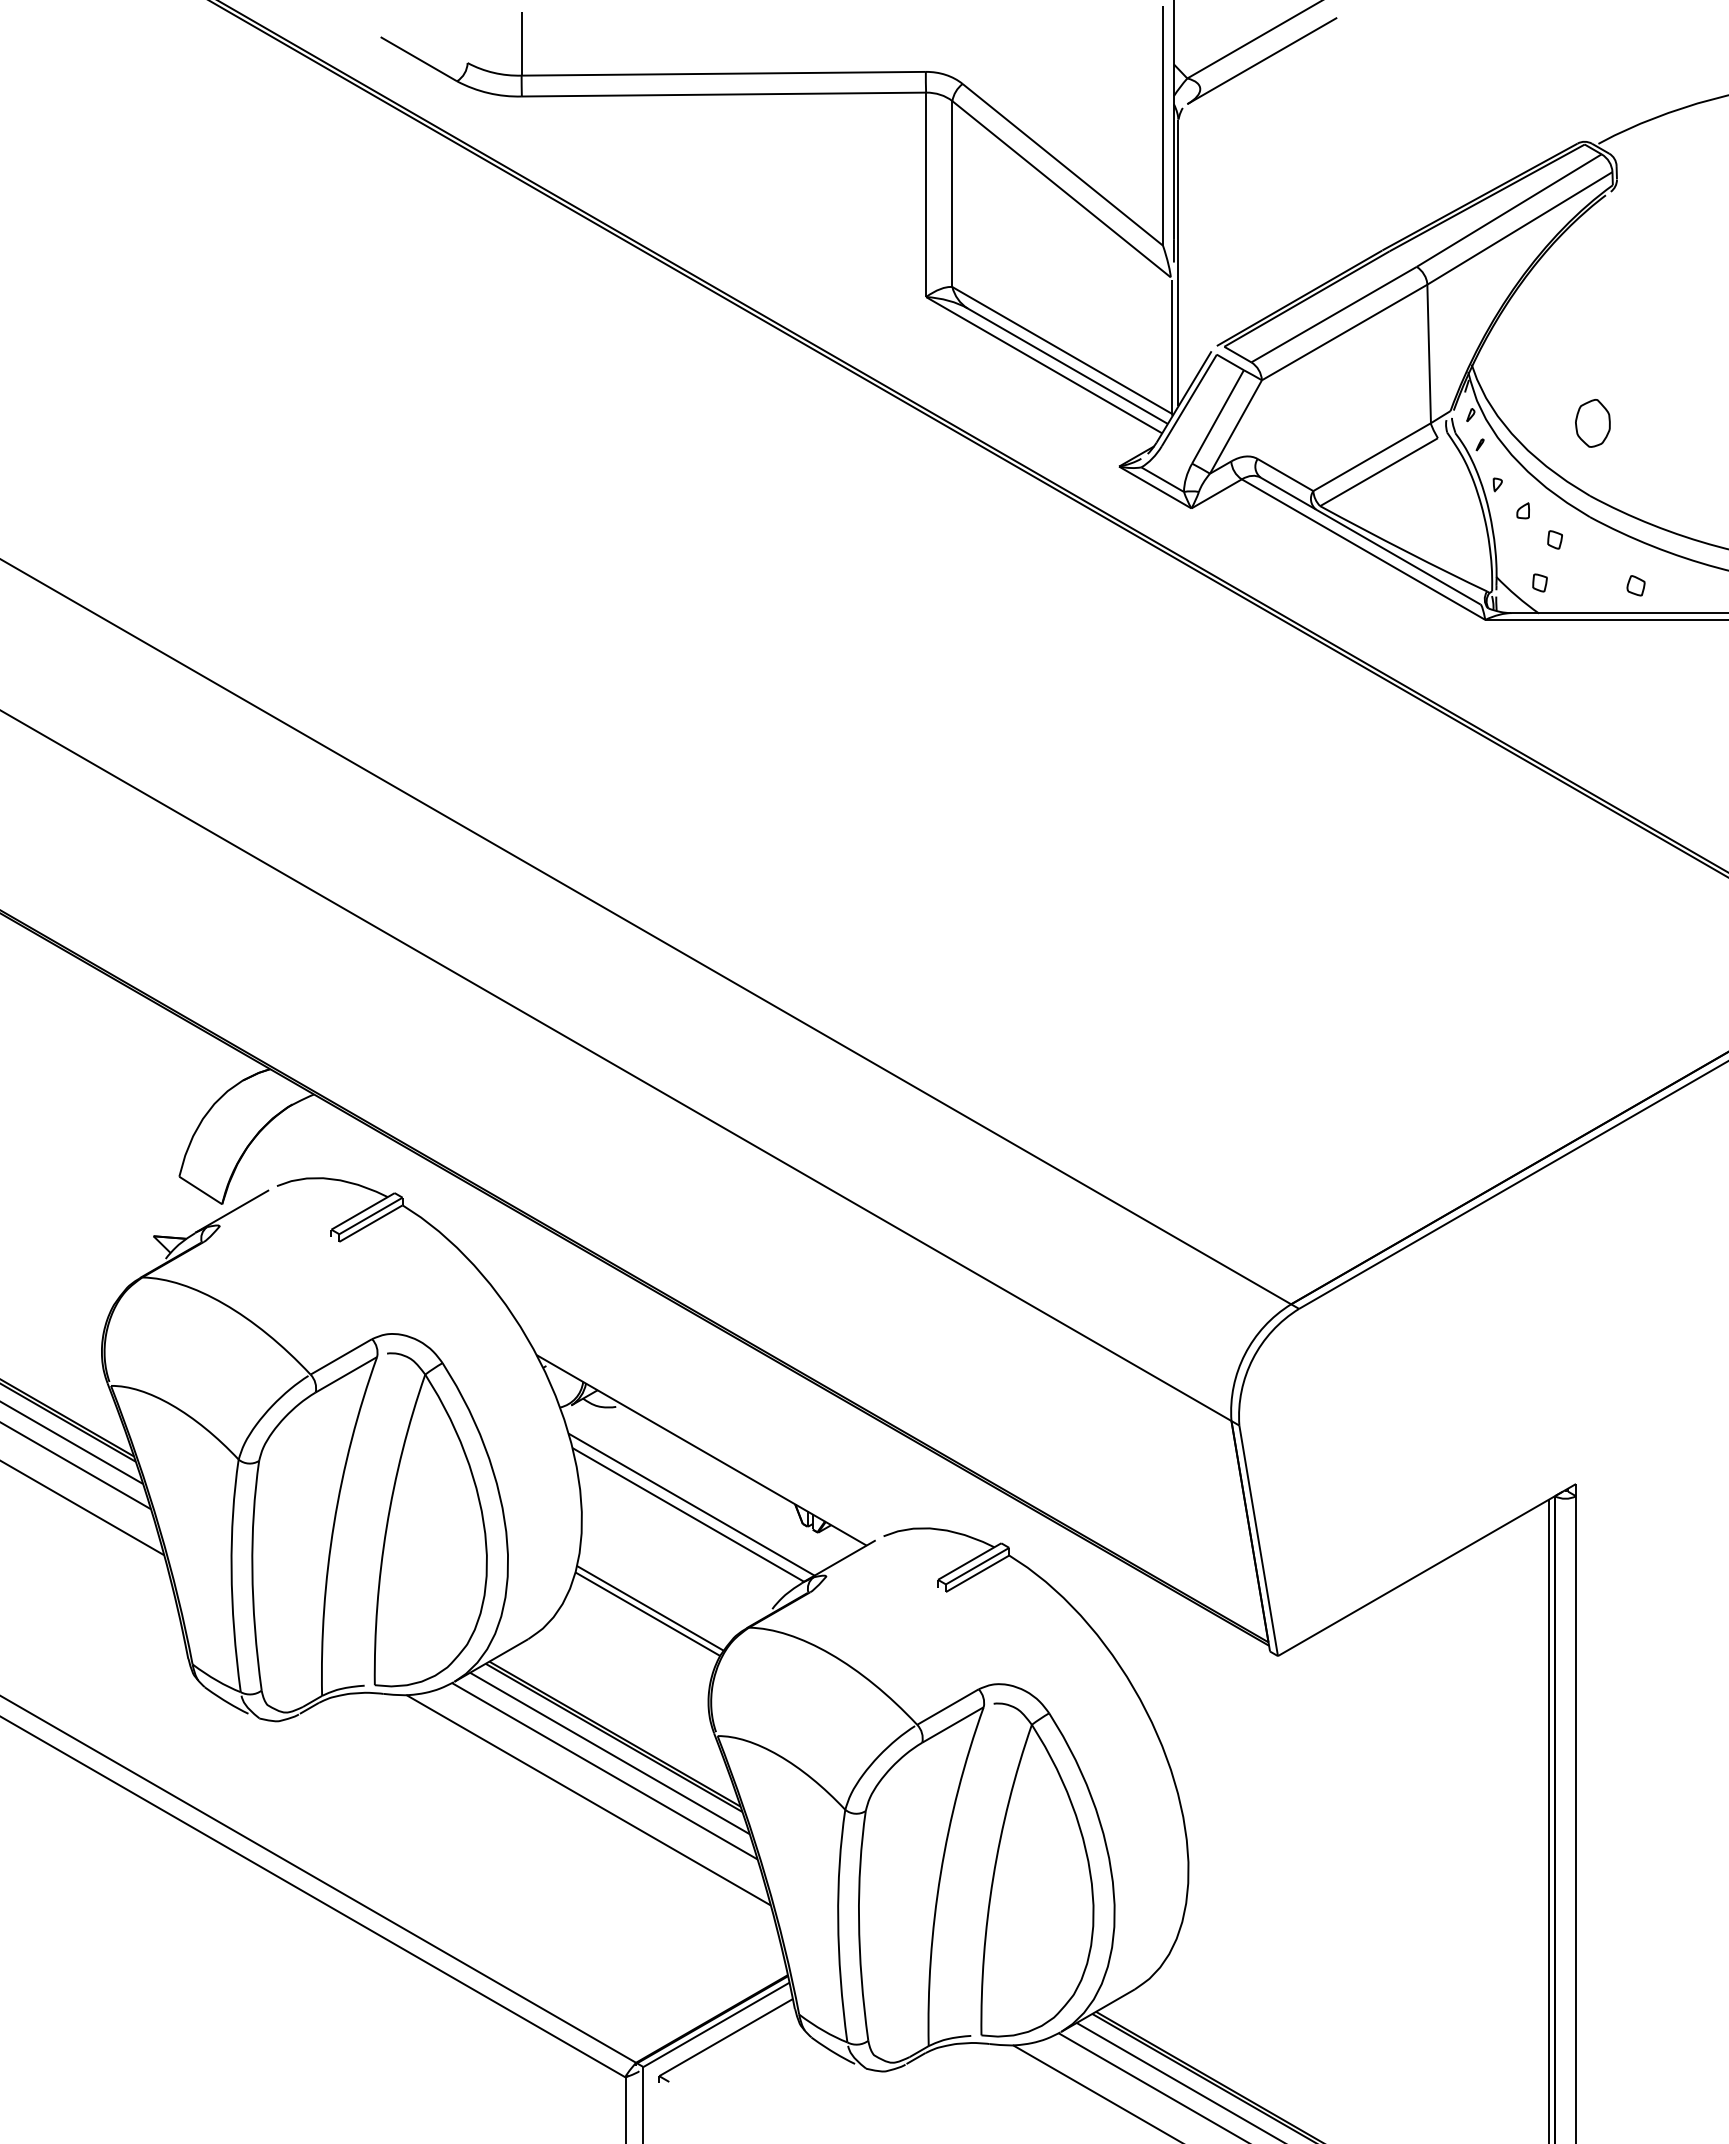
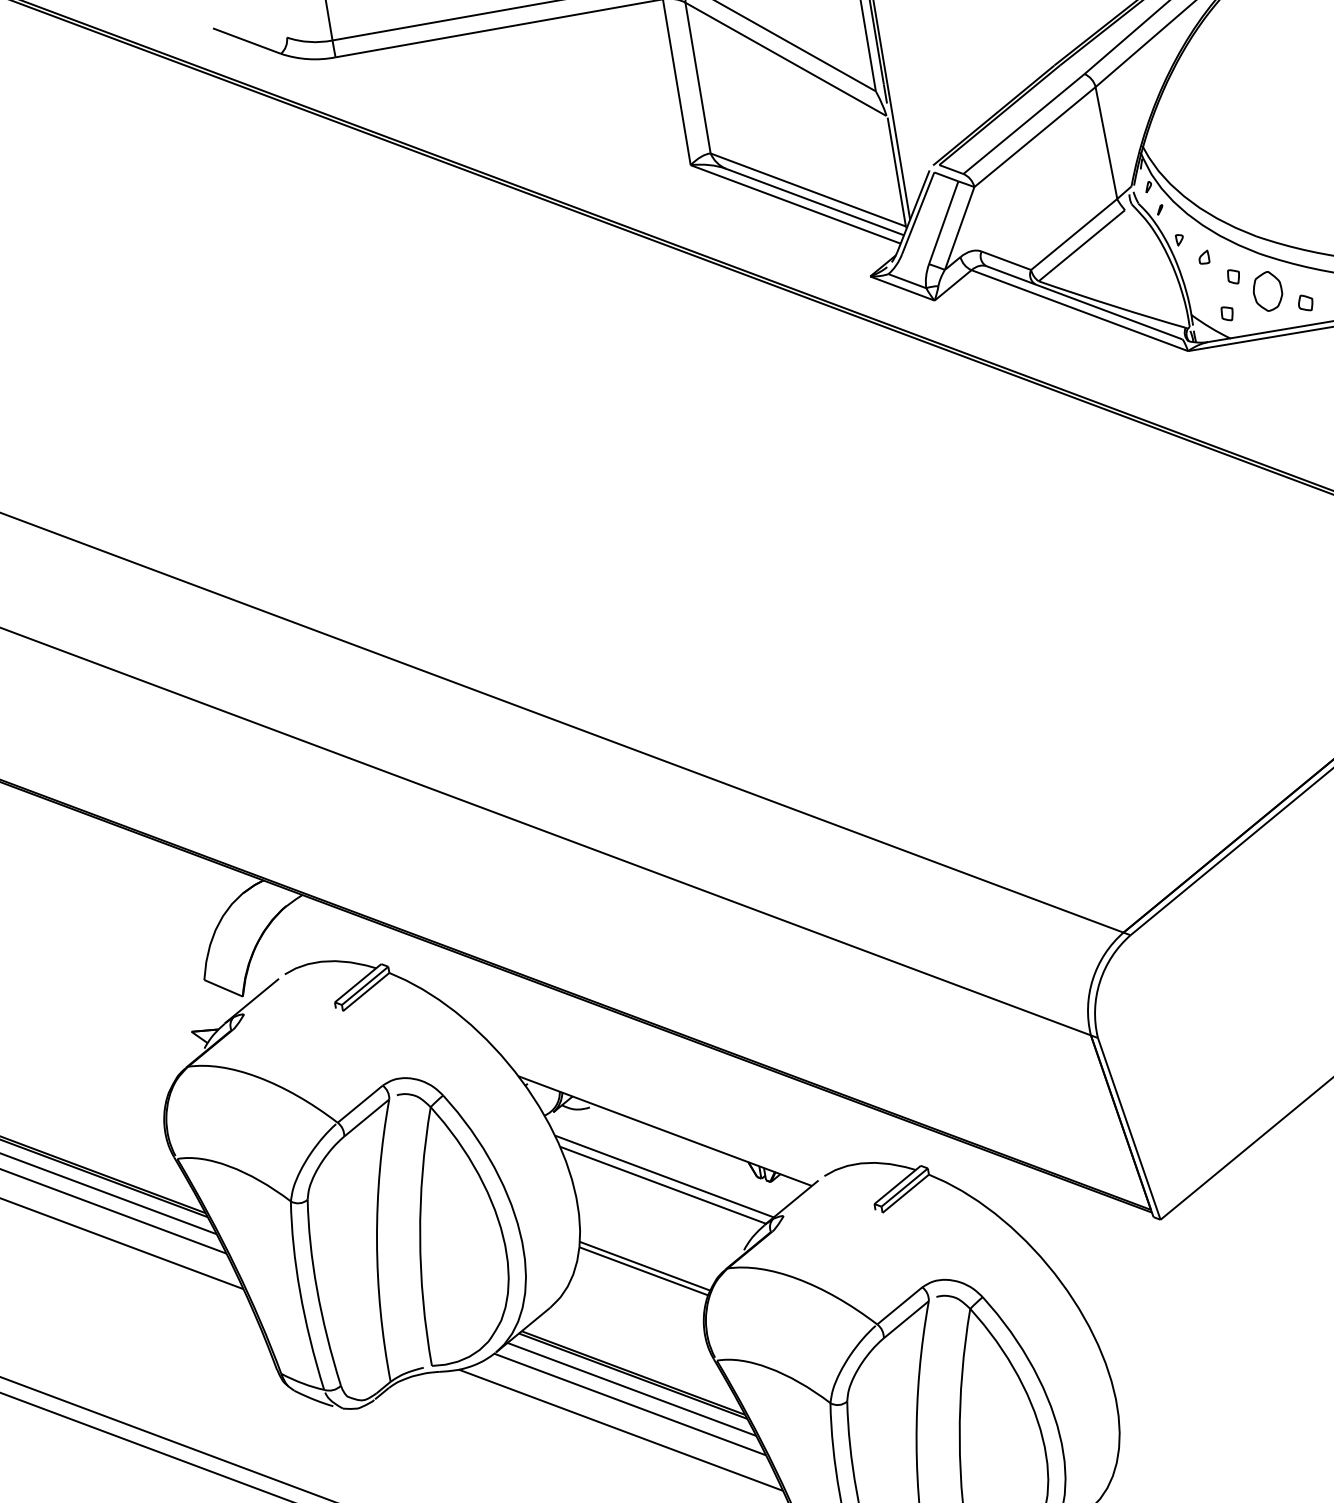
part: (1592, 423) -> (1267, 291), moved

